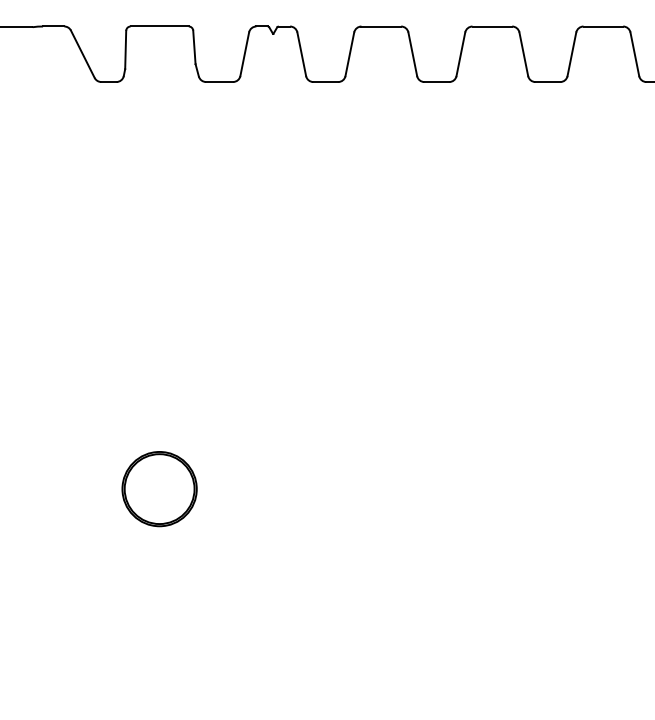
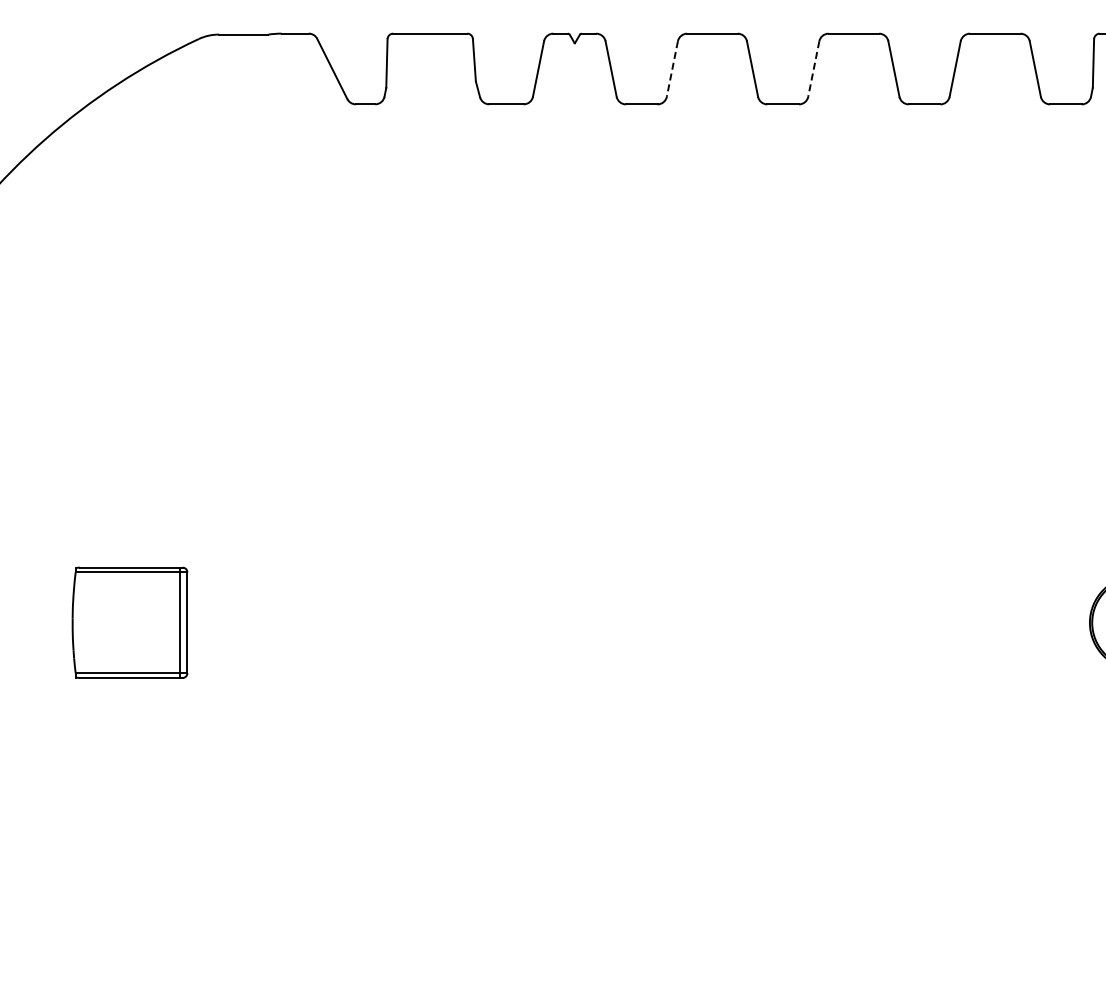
line: (349, 54) -> (672, 69), solid -> dashed
line: (460, 54) -> (813, 69), solid -> dashed
part: (159, 488) -> (429, 622), removed

